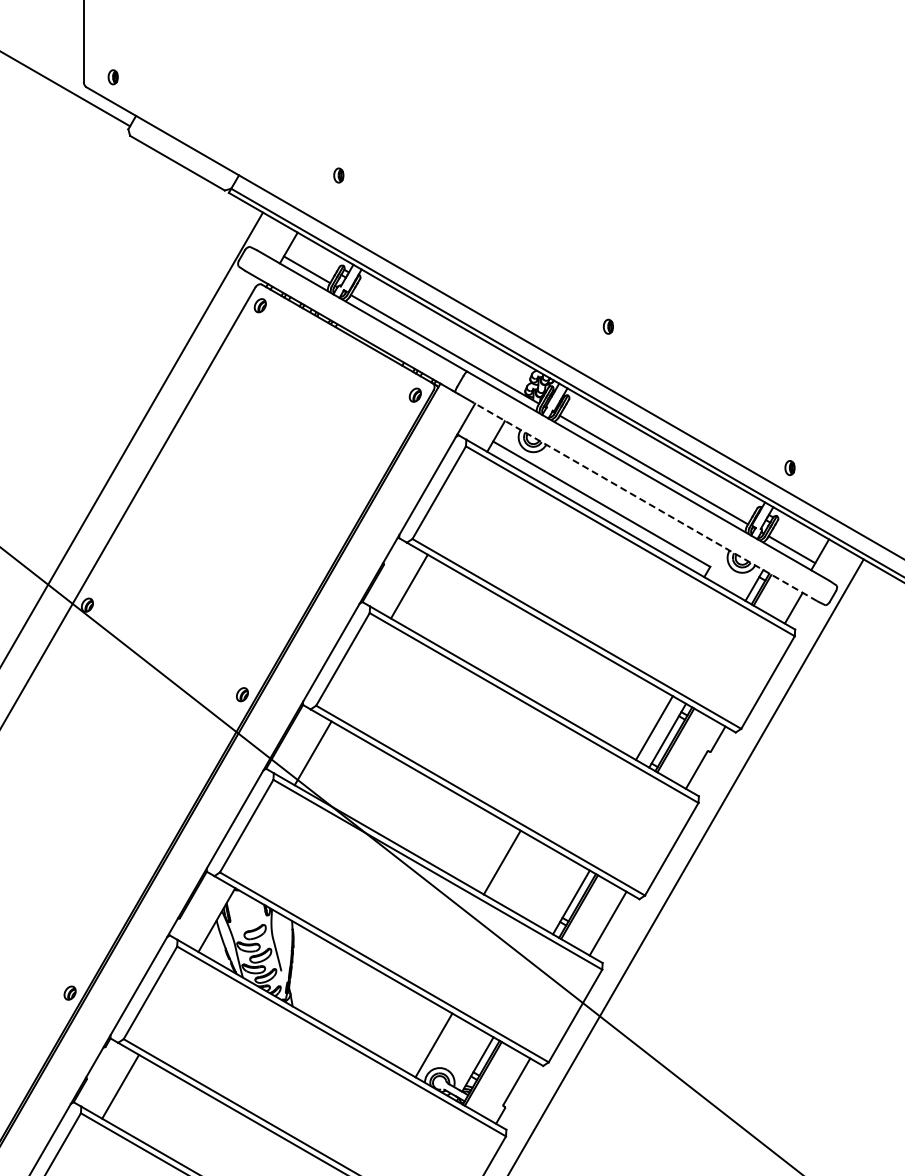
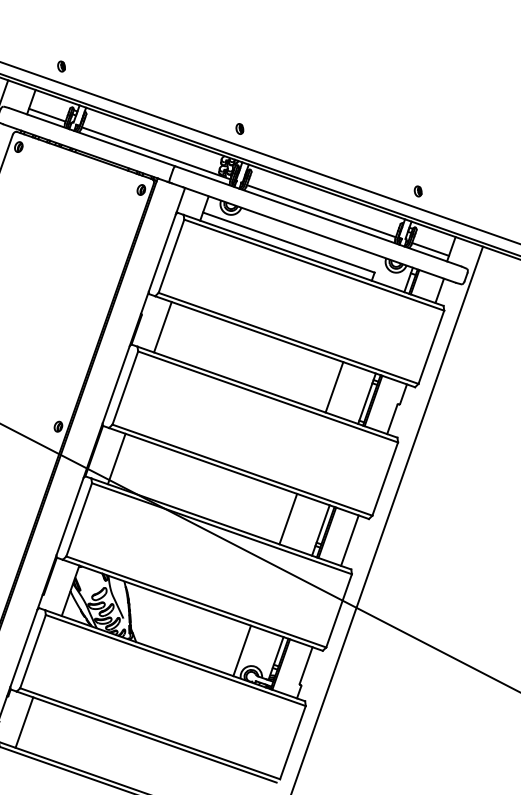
part: (338, 175) -> (61, 66), moved
part: (607, 326) -> (239, 128), moved
line: (644, 501) -> (318, 234), dashed -> solid
line: (654, 727) -> (334, 387), moved
line: (501, 862) -> (287, 519), moved

